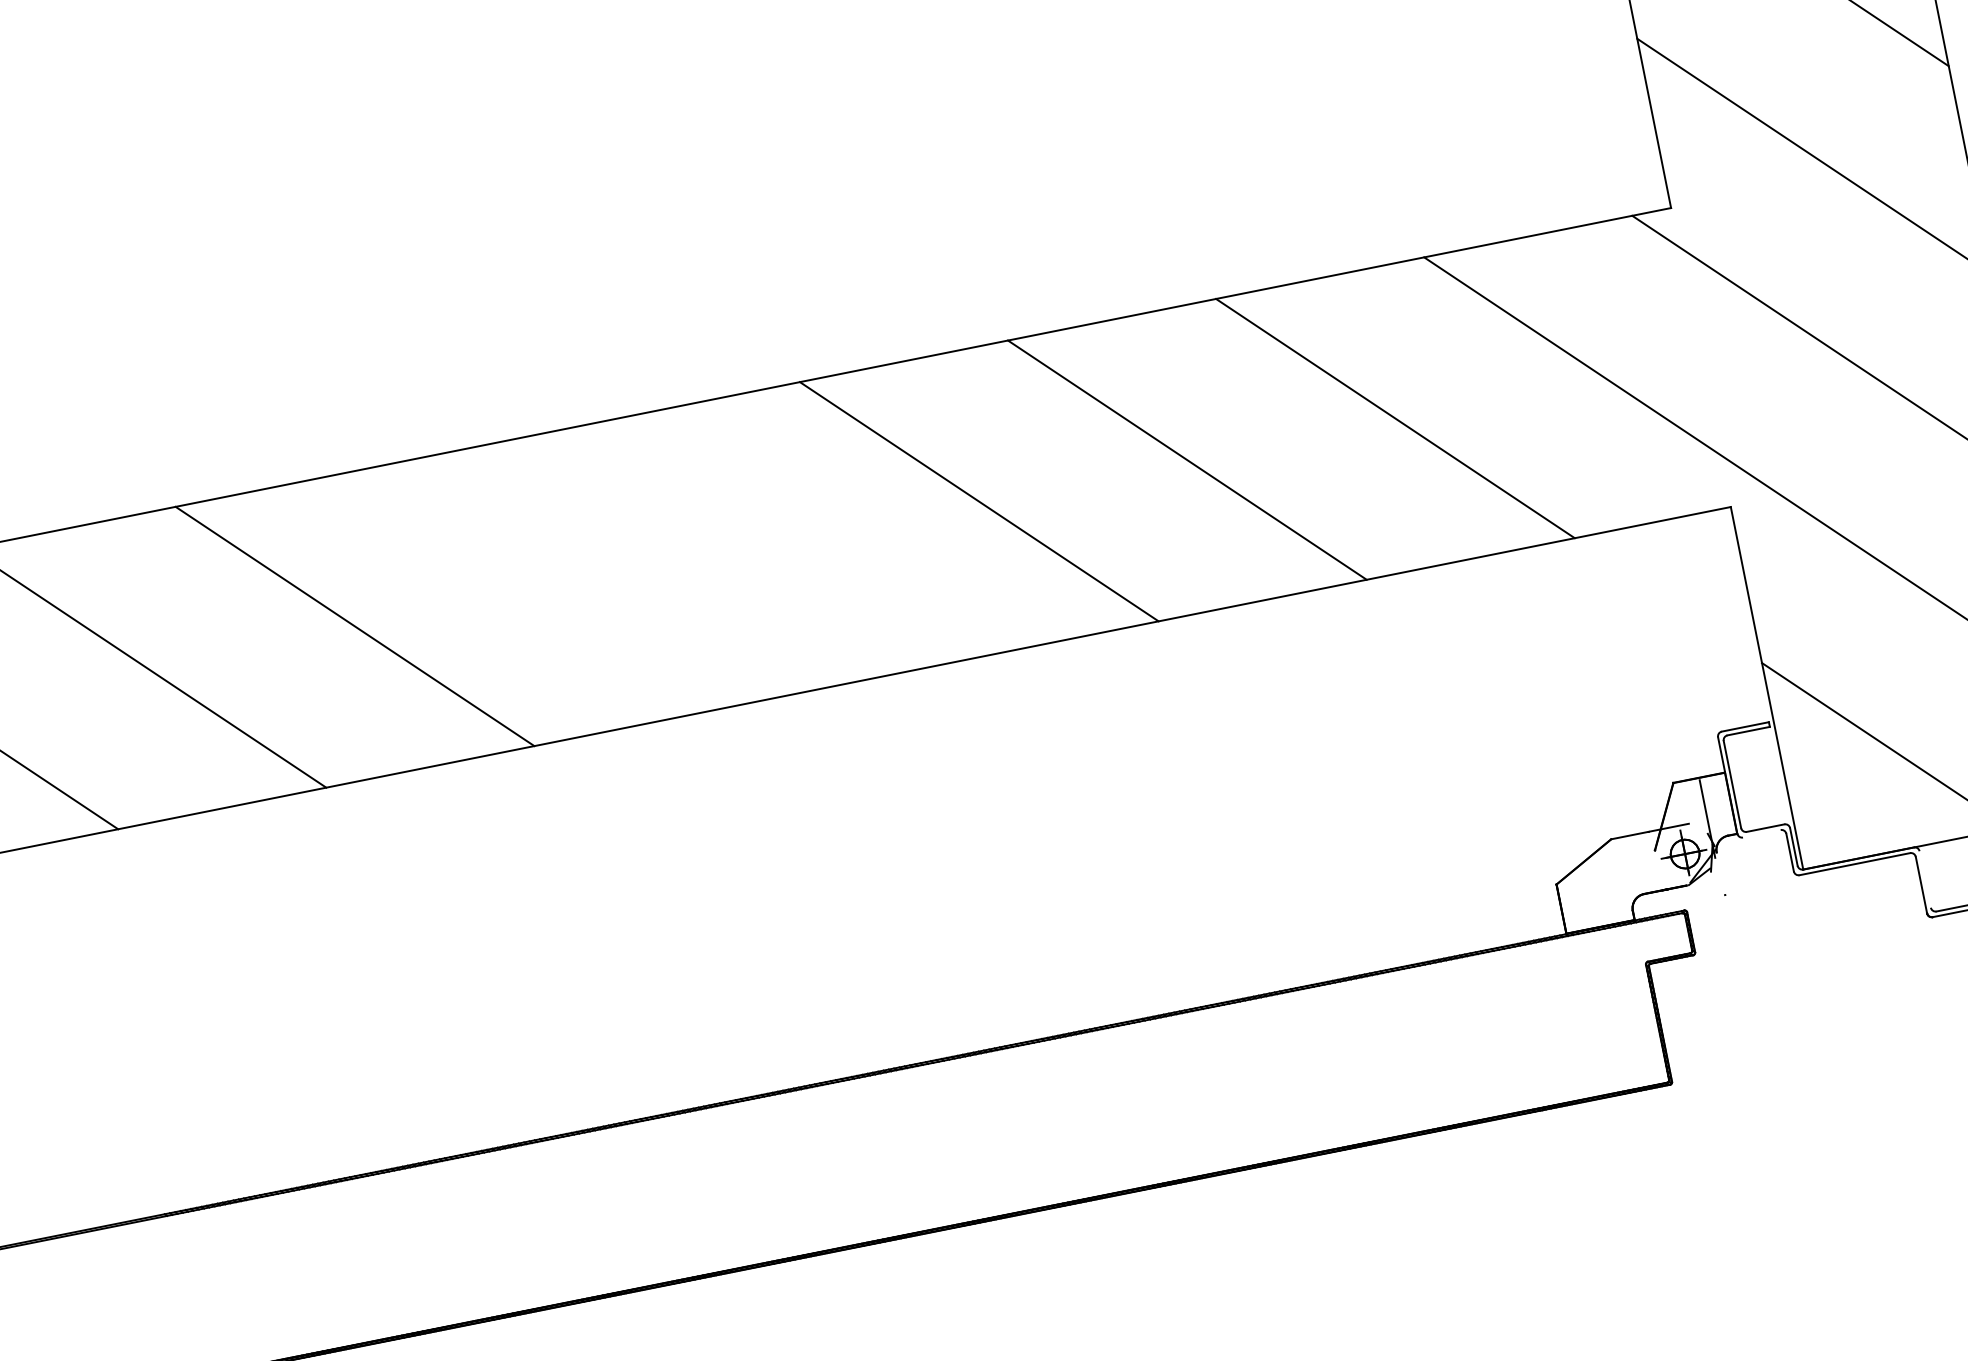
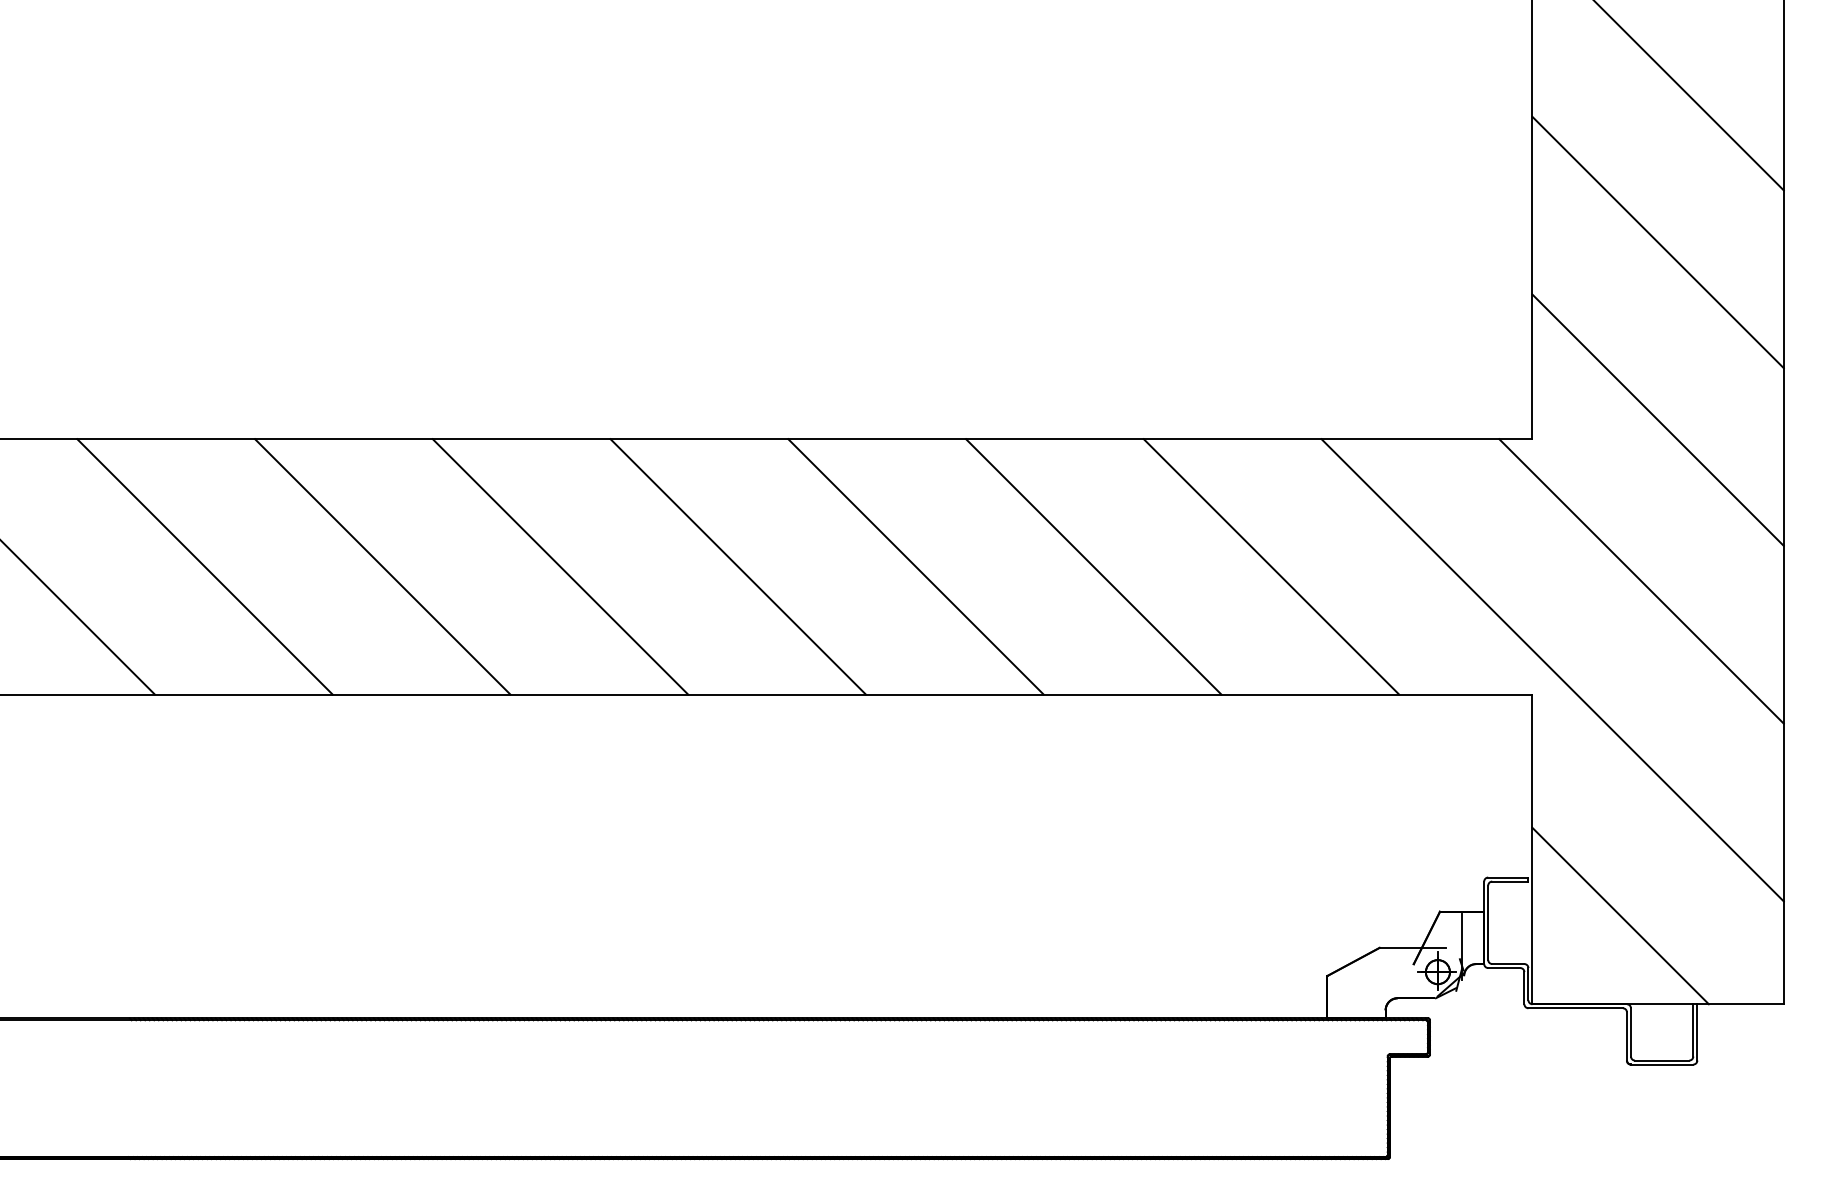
line: (770, 543) -> (737, 566), added
line: (563, 584) -> (560, 566), added
line: (1762, 834) -> (1504, 968), added
line: (1924, 879) -> (1630, 1032), added

